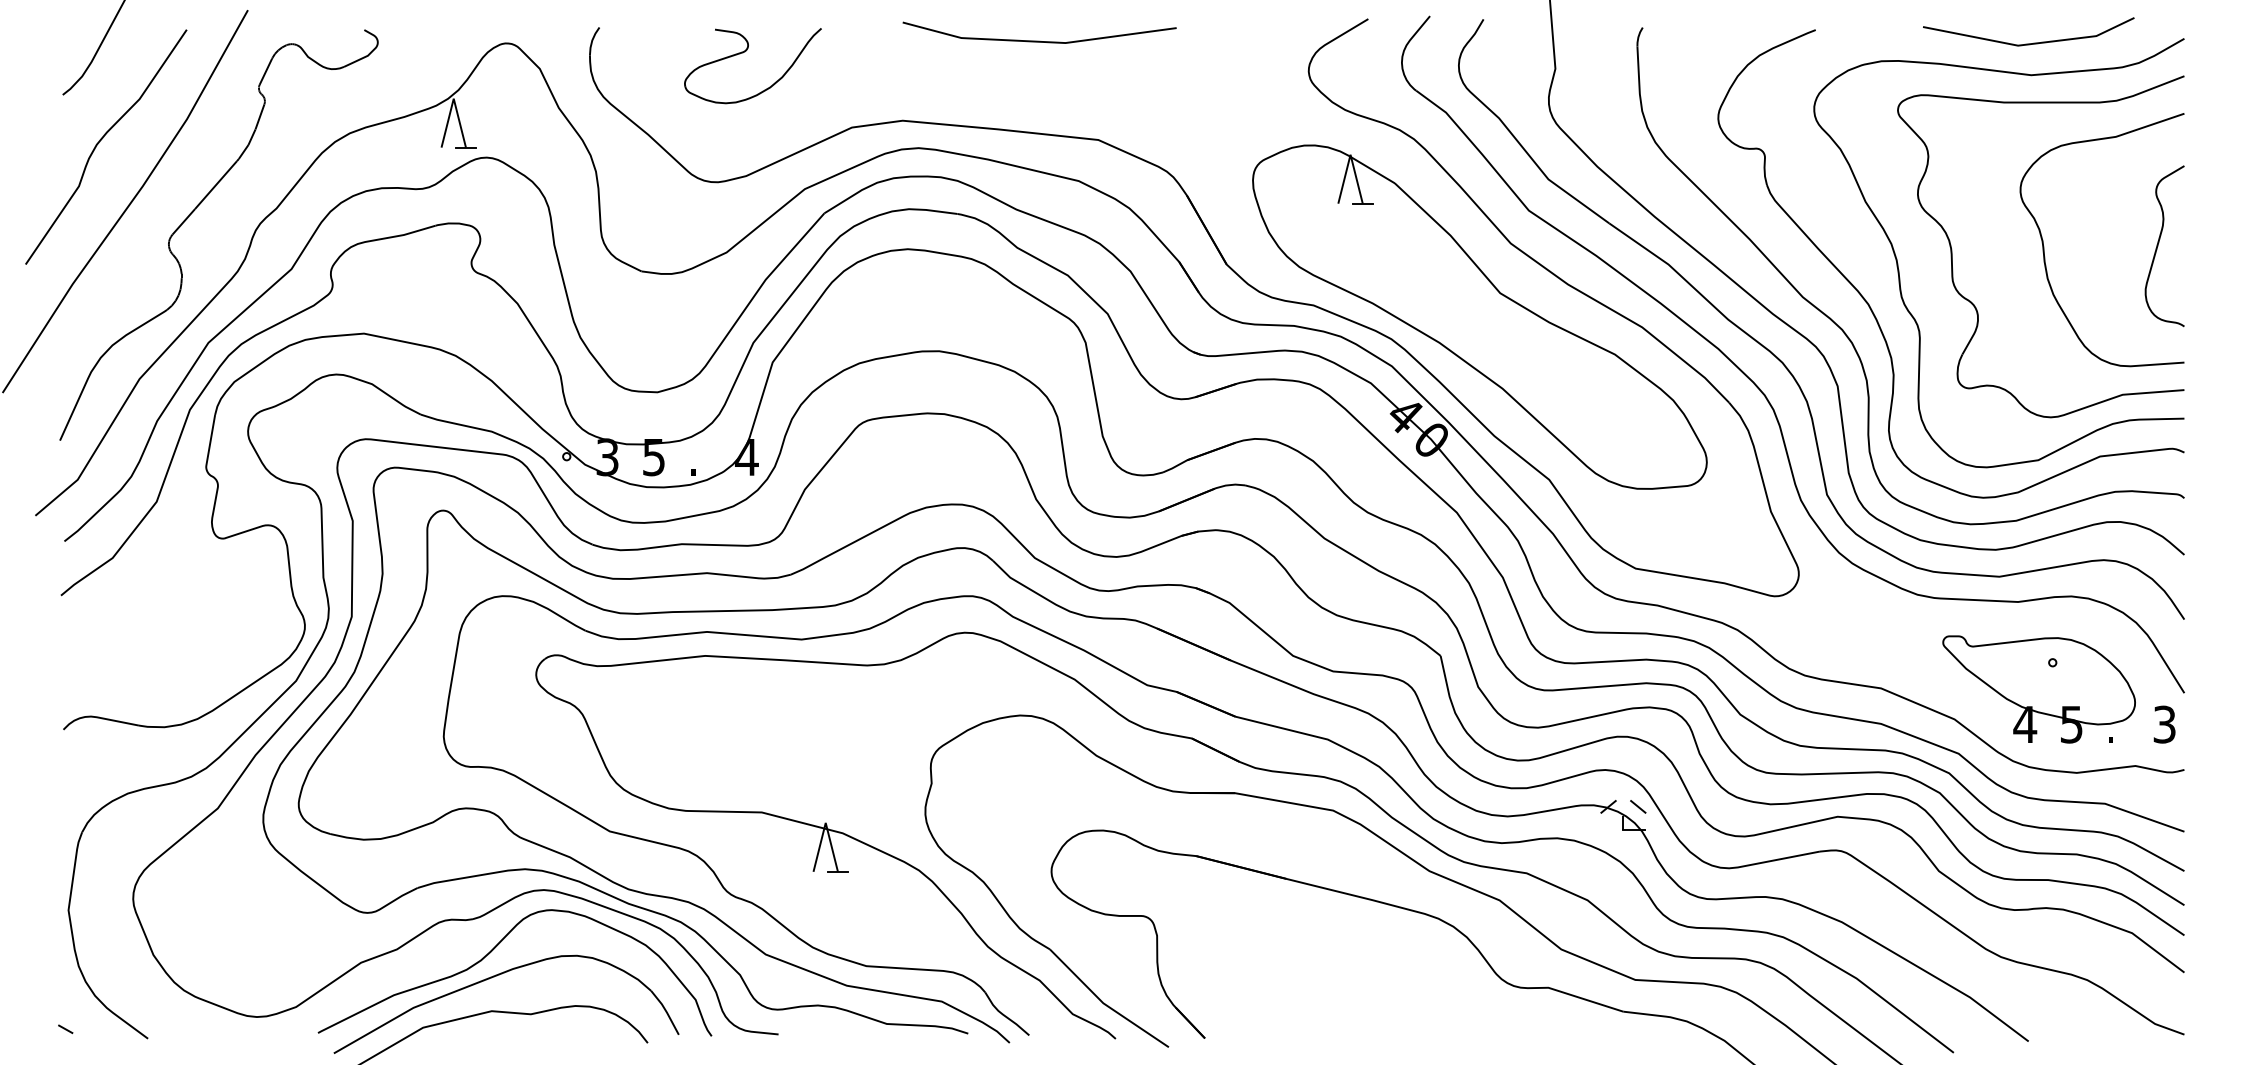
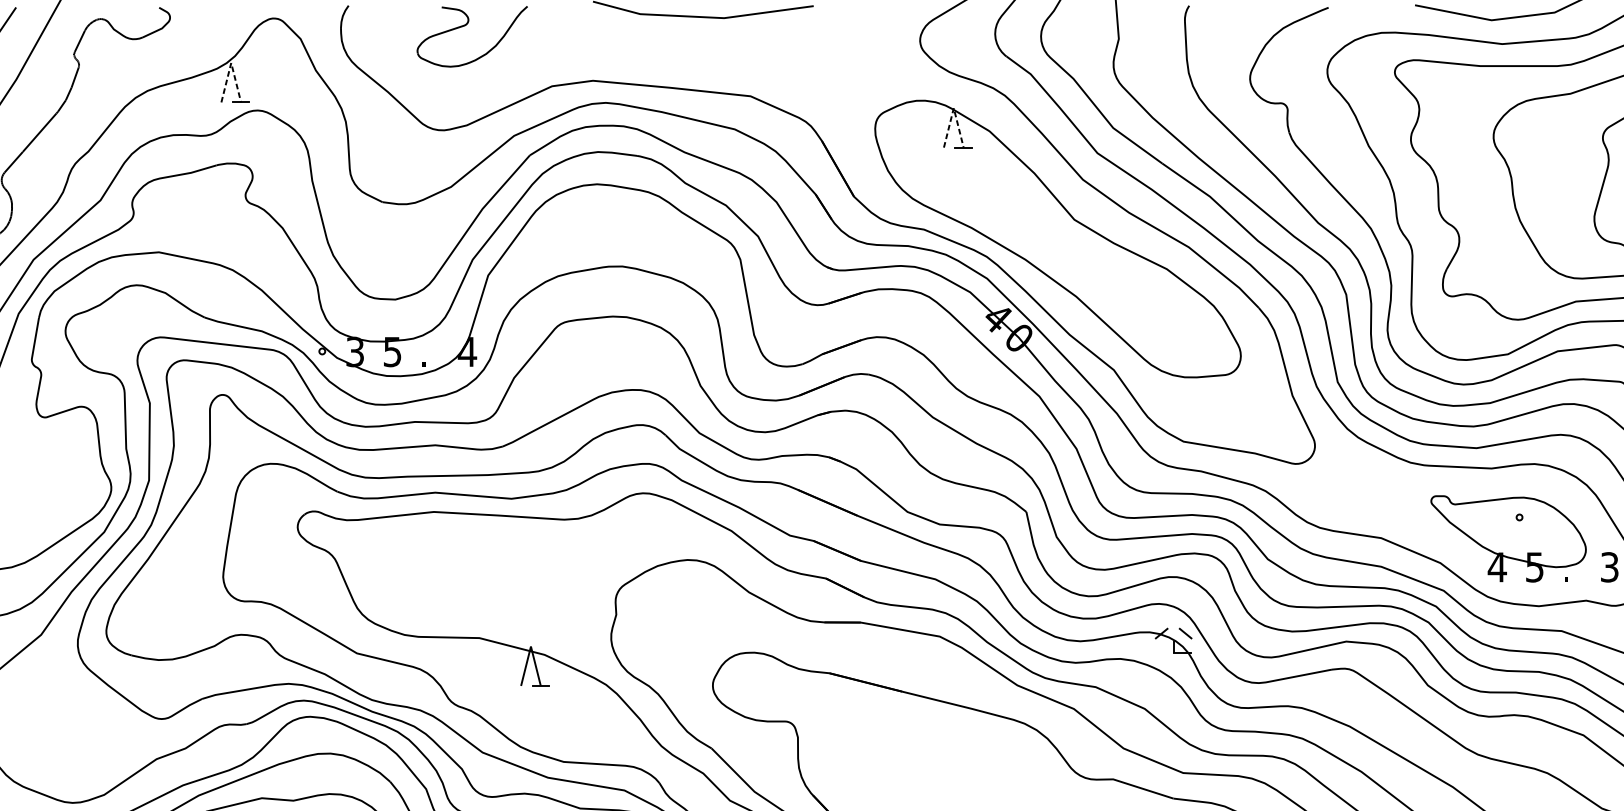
line: (453, 98) -> (231, 62), solid -> dashed
line: (1350, 154) -> (953, 107), solid -> dashed

